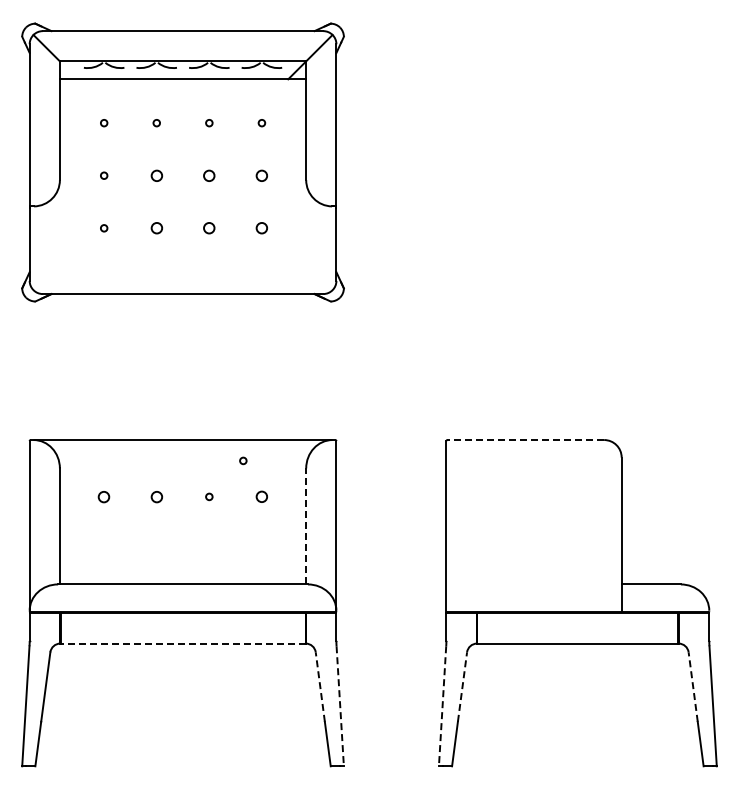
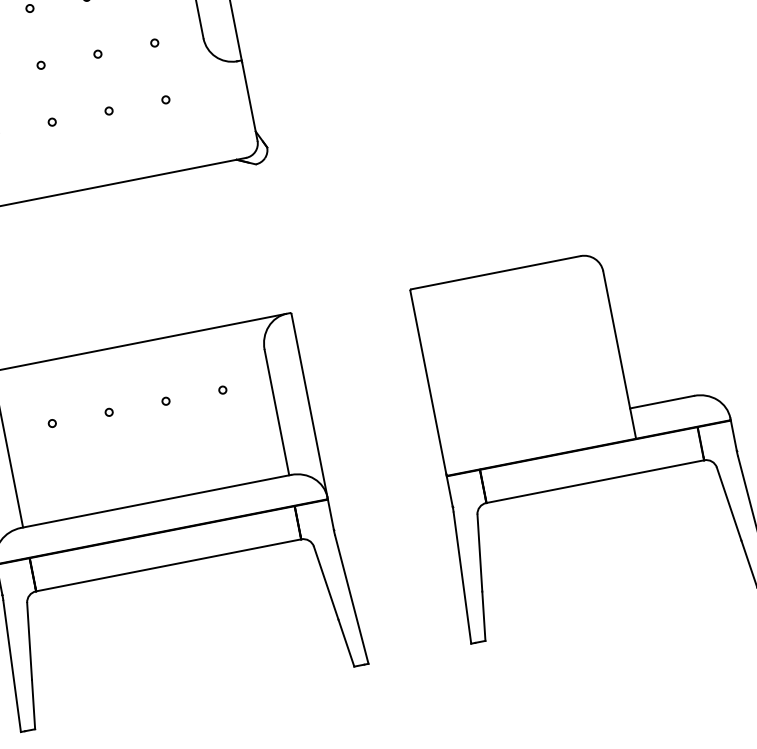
circle: (156, 175) -> (40, 65), size x0.62
circle: (209, 175) -> (98, 53), size x0.62
circle: (261, 175) -> (154, 42), size x0.62
circle: (156, 228) -> (52, 122), size x0.62
circle: (209, 228) -> (109, 111), size x0.62
circle: (261, 228) -> (165, 100), size x0.62
line: (525, 440) -> (495, 273), dashed -> solid
circle: (243, 460) -> (195, 354), removed
circle: (104, 496) -> (52, 423), size x0.62
circle: (156, 496) -> (108, 412), size x0.62
circle: (261, 496) -> (222, 389), size x0.62
line: (306, 526) -> (277, 412), dashed -> solid
line: (182, 643) -> (168, 565), dashed -> solid
line: (320, 686) -> (326, 582), dashed -> solid
line: (462, 686) -> (479, 552), dashed -> solid
line: (693, 686) -> (729, 503), dashed -> solid
line: (340, 706) -> (352, 599), dashed -> solid
line: (442, 706) -> (462, 578), dashed -> solid

